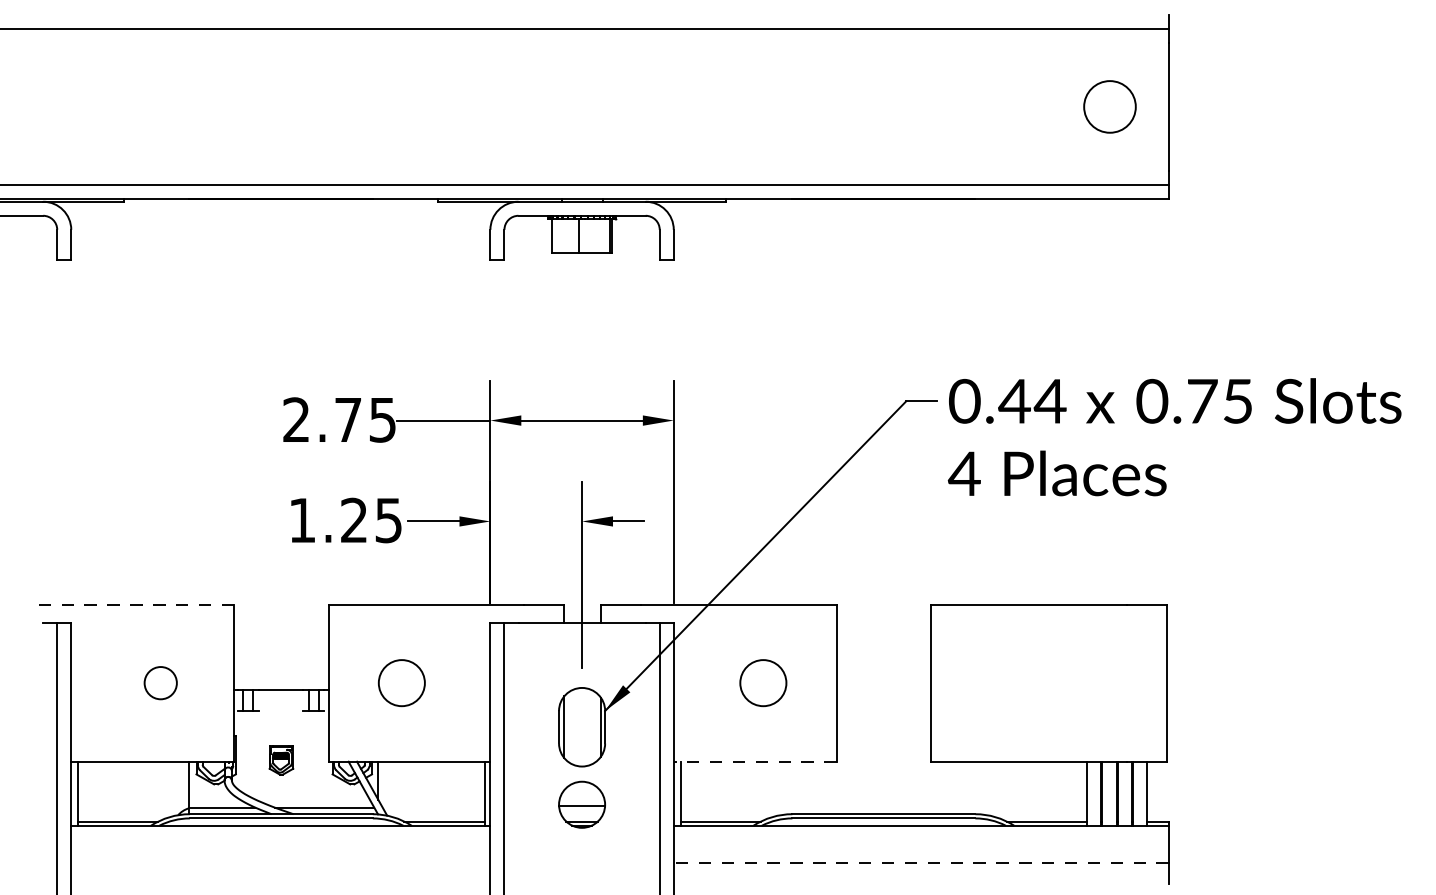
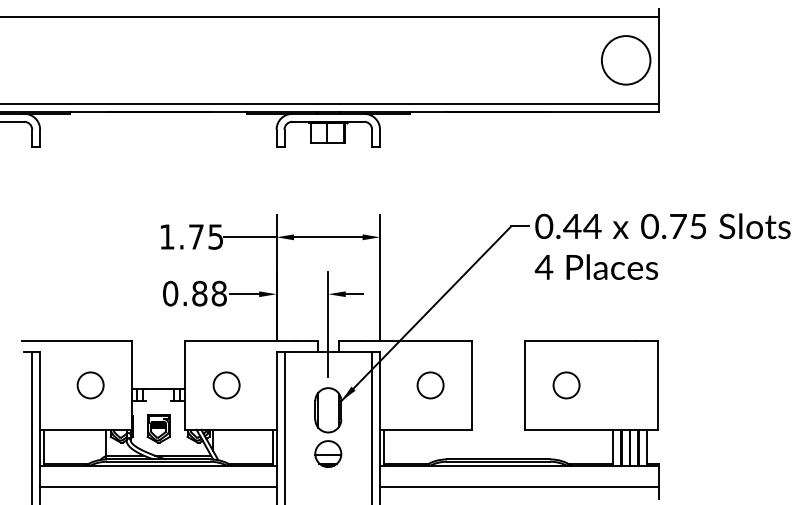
circle: (1108, 107) -> (625, 60), size x1.67
text: (295, 419) -> (166, 236), 2.75 -> 1.75
text: (344, 520) -> (194, 293), 1.25 -> 0.88
line: (135, 605) -> (76, 341), dashed -> solid
circle: (160, 683) -> (90, 385), size x1.43
circle: (1004, 683) -> (566, 385), added
part: (281, 759) -> (158, 428), size x1.67
line: (756, 761) -> (426, 429), dashed -> solid
line: (281, 862) -> (158, 486), added
line: (920, 862) -> (519, 486), dashed -> solid

